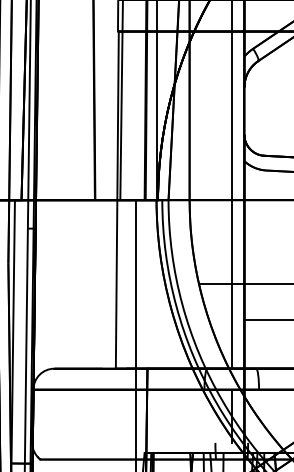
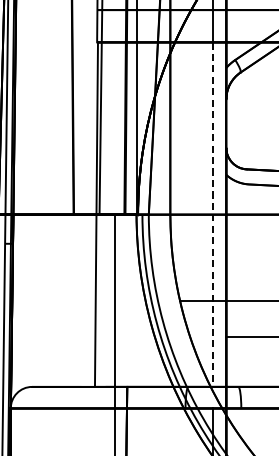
line: (231, 200) -> (213, 215), solid -> dashed

